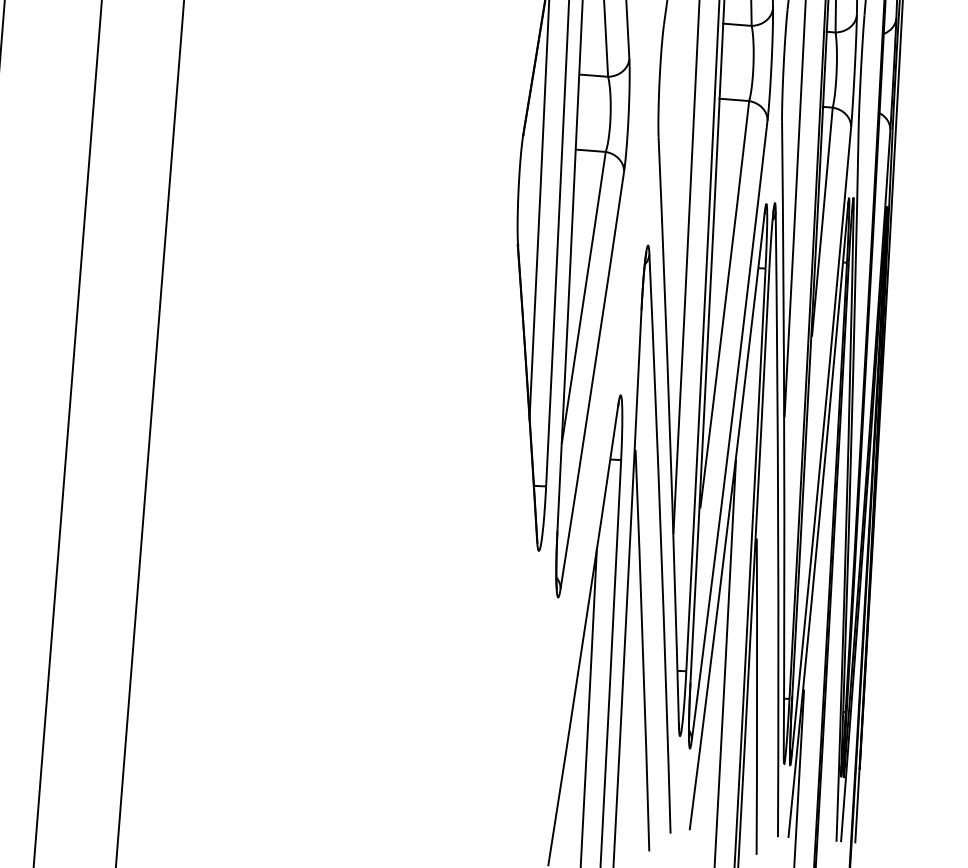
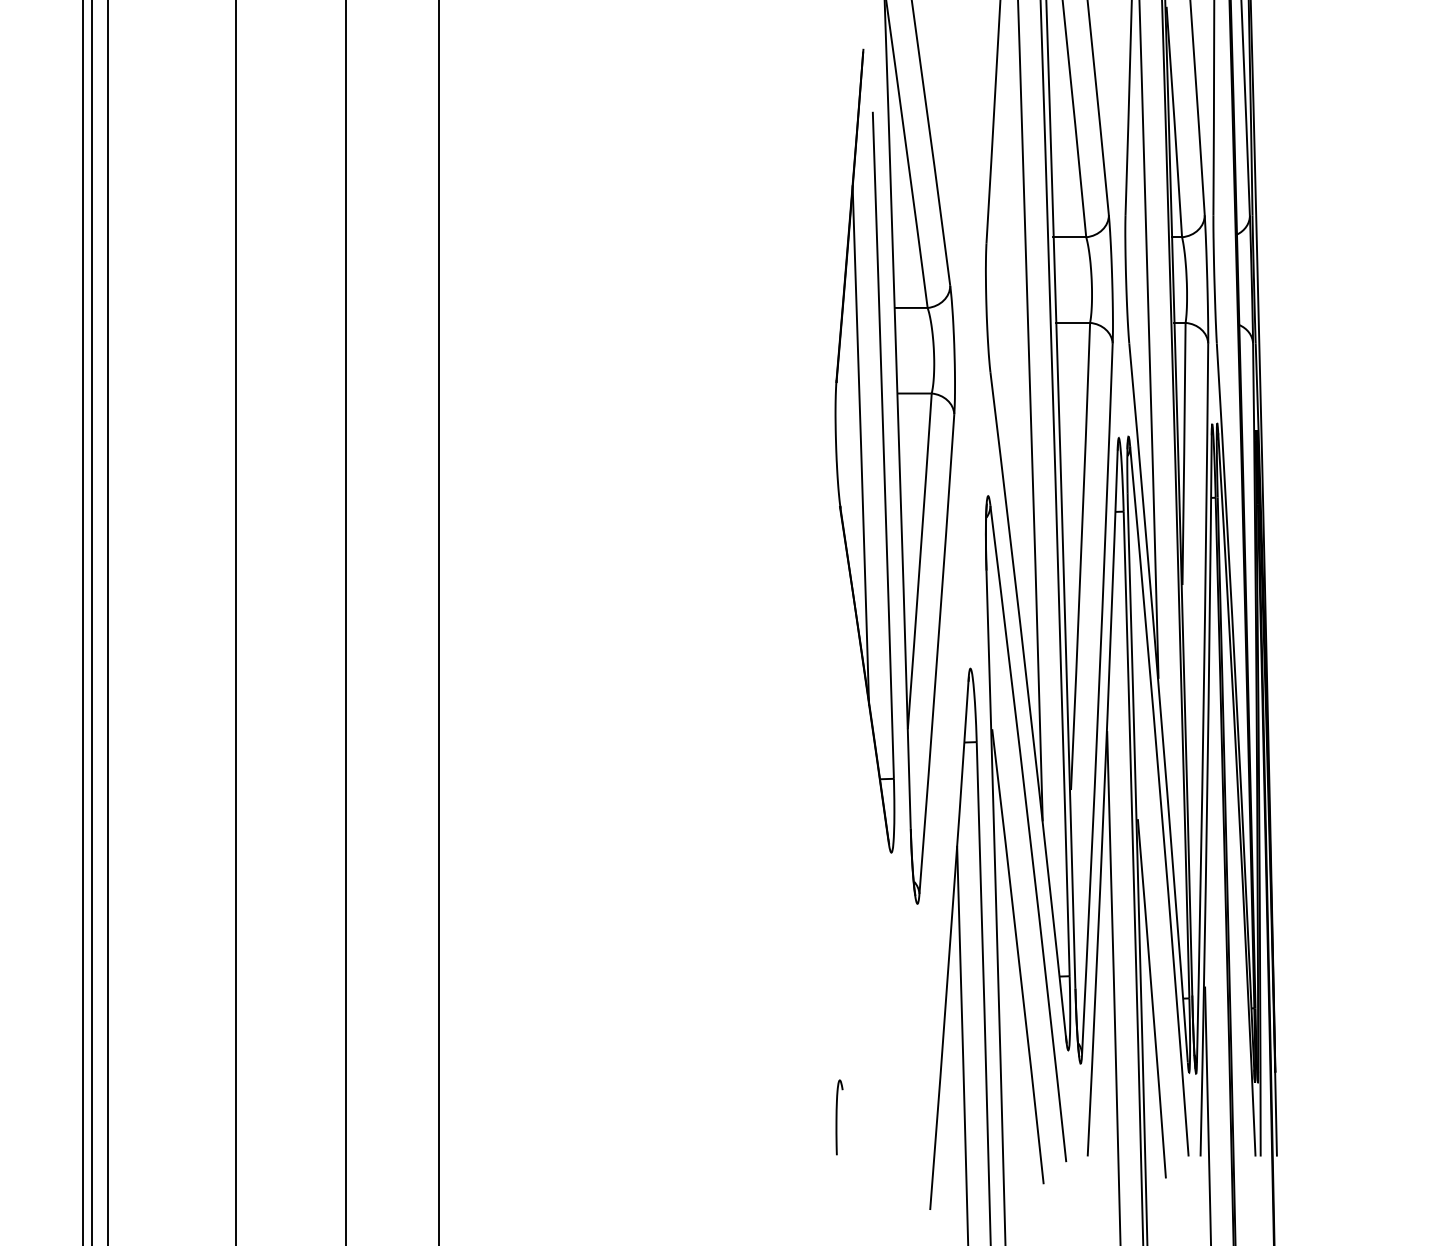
curve: (473, 778) -> (837, 1117), added

